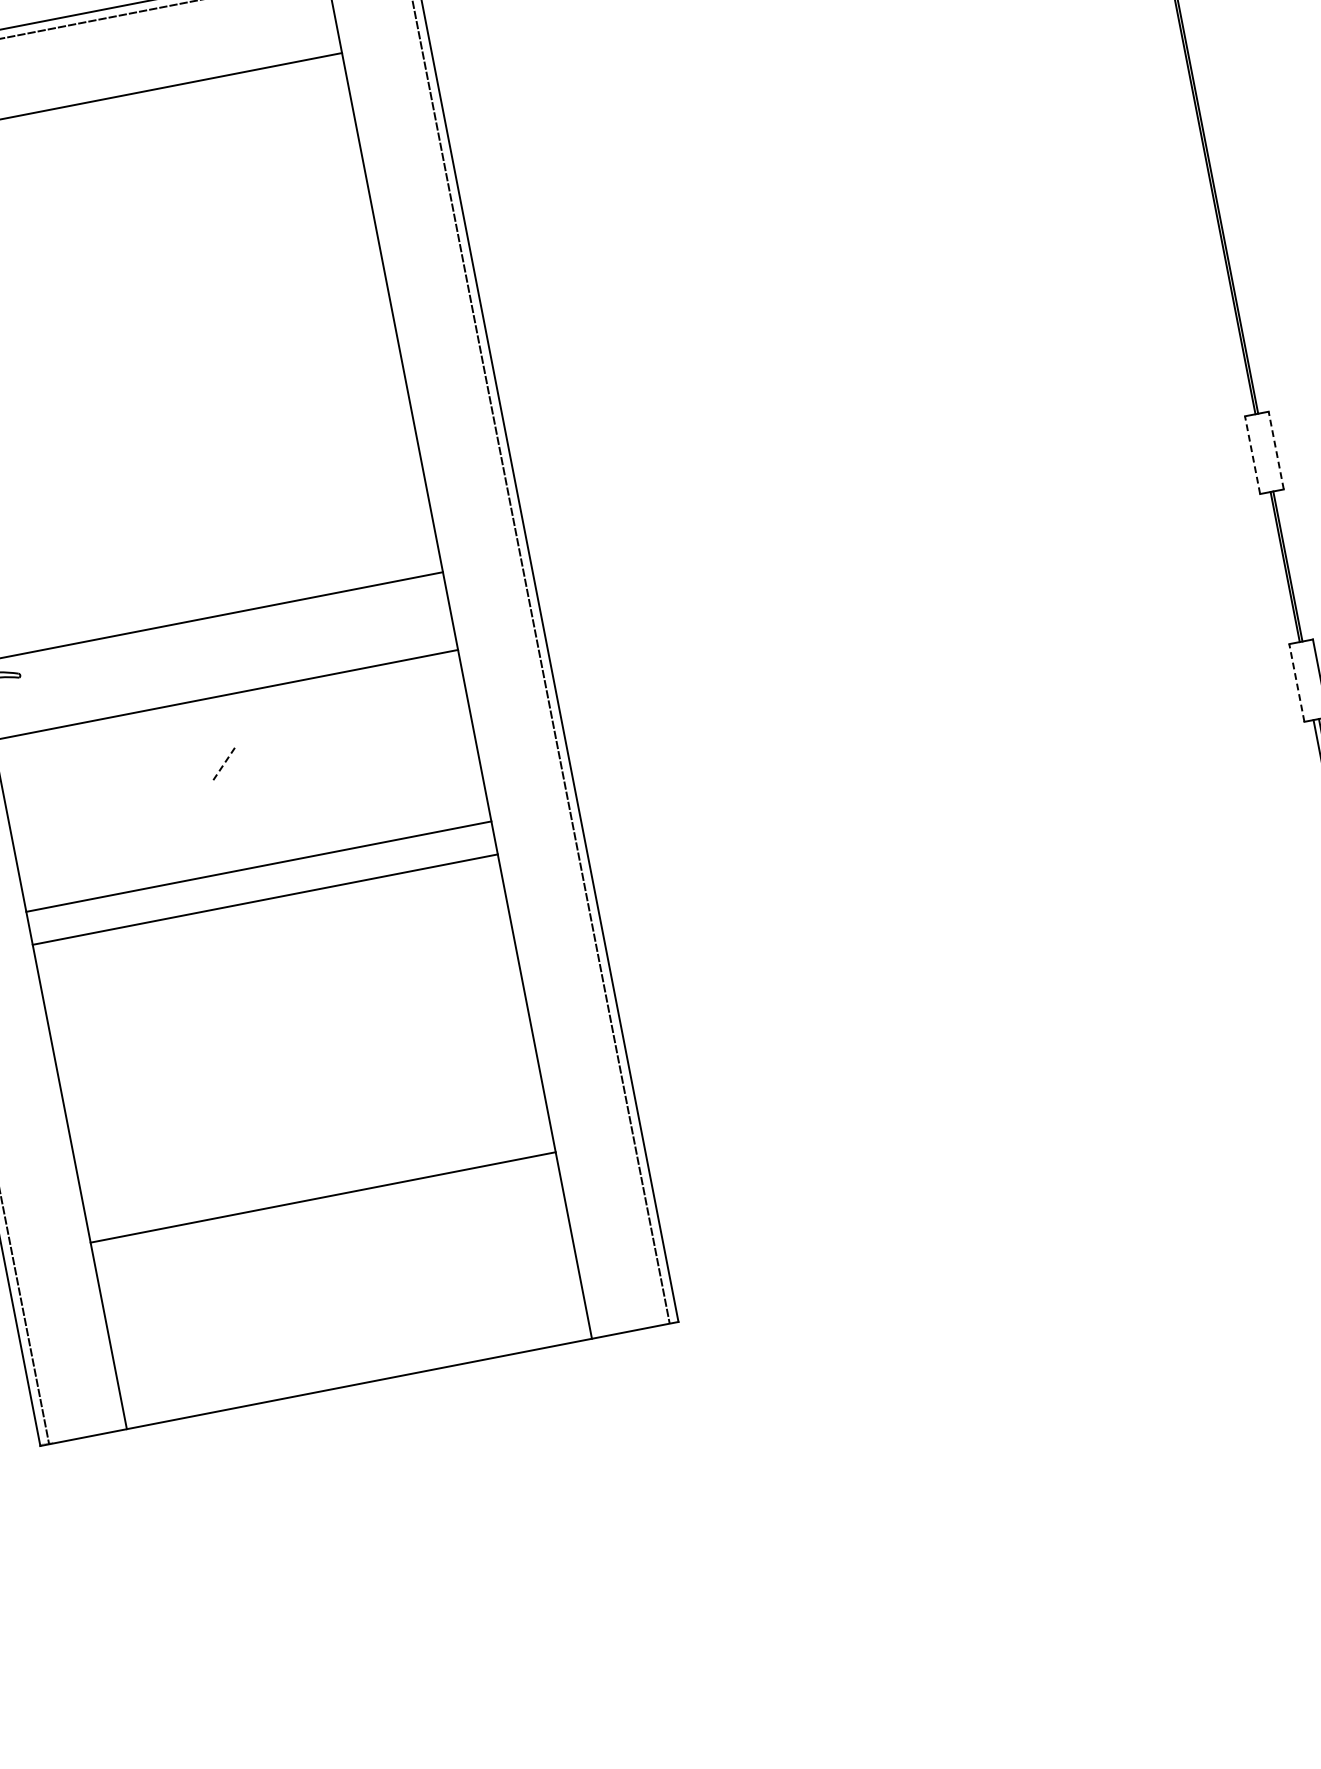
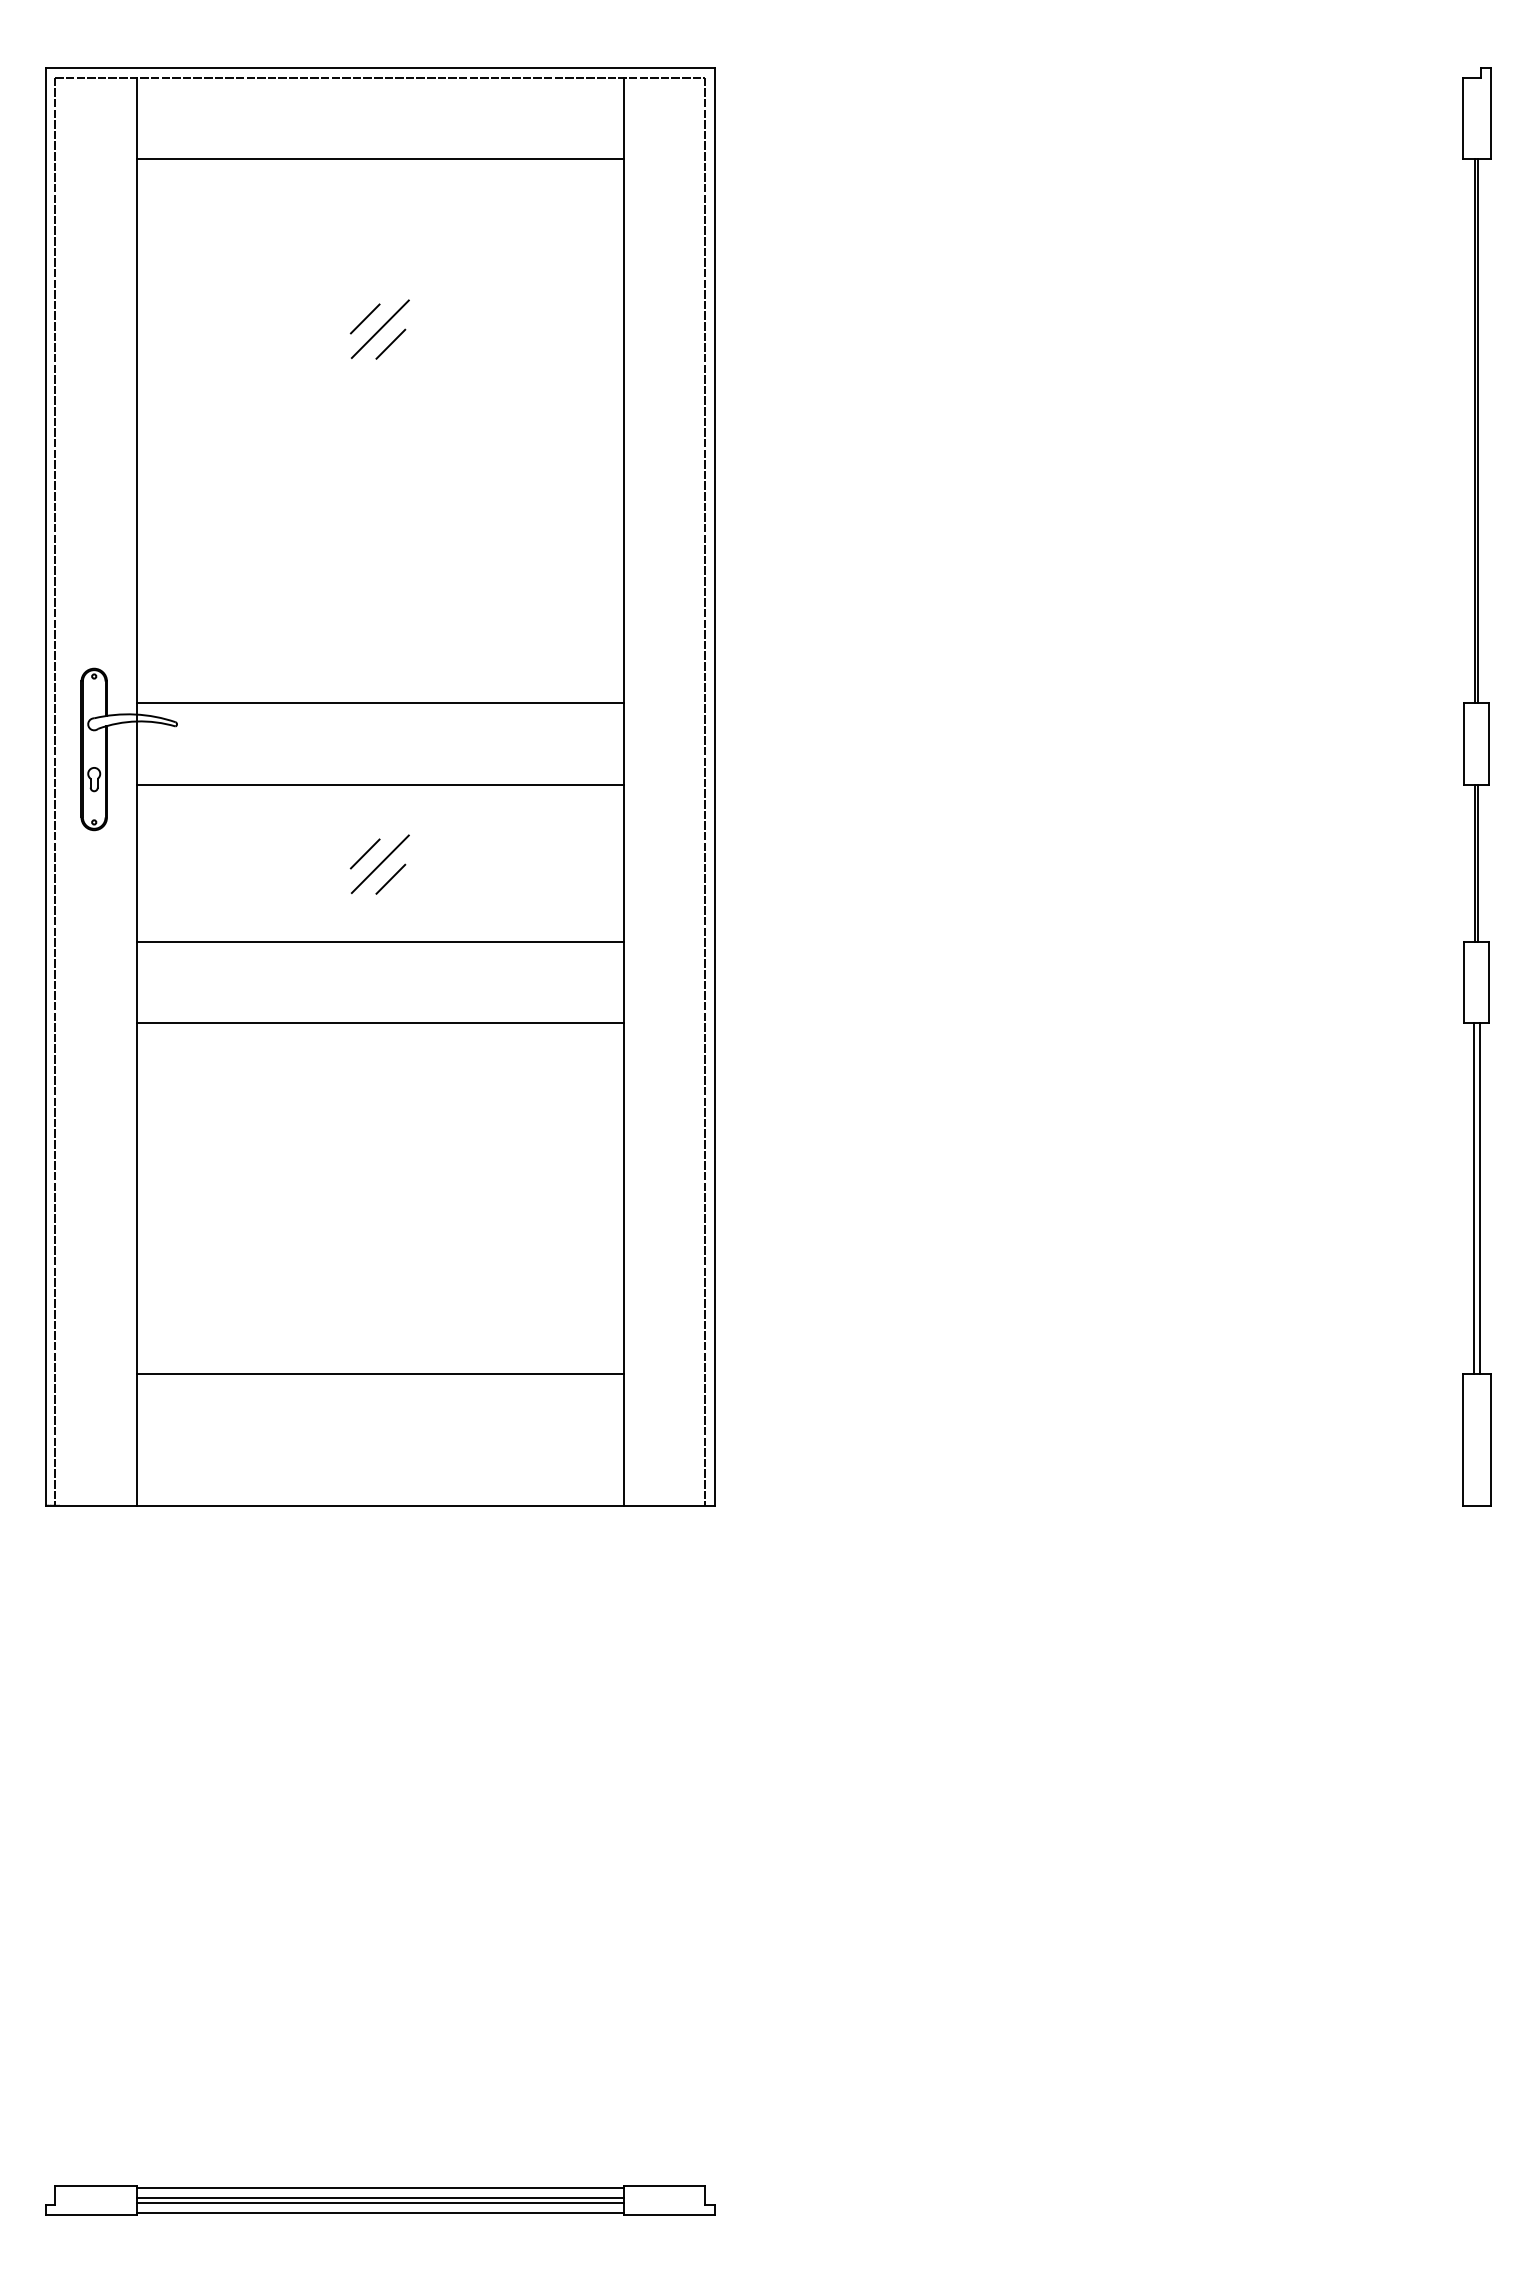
line: (123, 253) -> (364, 318), added
line: (140, 261) -> (379, 329), added
line: (153, 272) -> (390, 343), added
line: (1276, 450) -> (1489, 743), dashed -> solid
line: (1252, 454) -> (1464, 743), dashed -> solid
line: (1297, 682) -> (1464, 982), dashed -> solid
line: (223, 764) -> (364, 854), dashed -> solid
line: (239, 771) -> (379, 864), added
line: (252, 782) -> (390, 878), added
line: (259, 866) -> (380, 1023), moved
line: (265, 899) -> (380, 941), moved
line: (323, 1197) -> (380, 1373), moved

